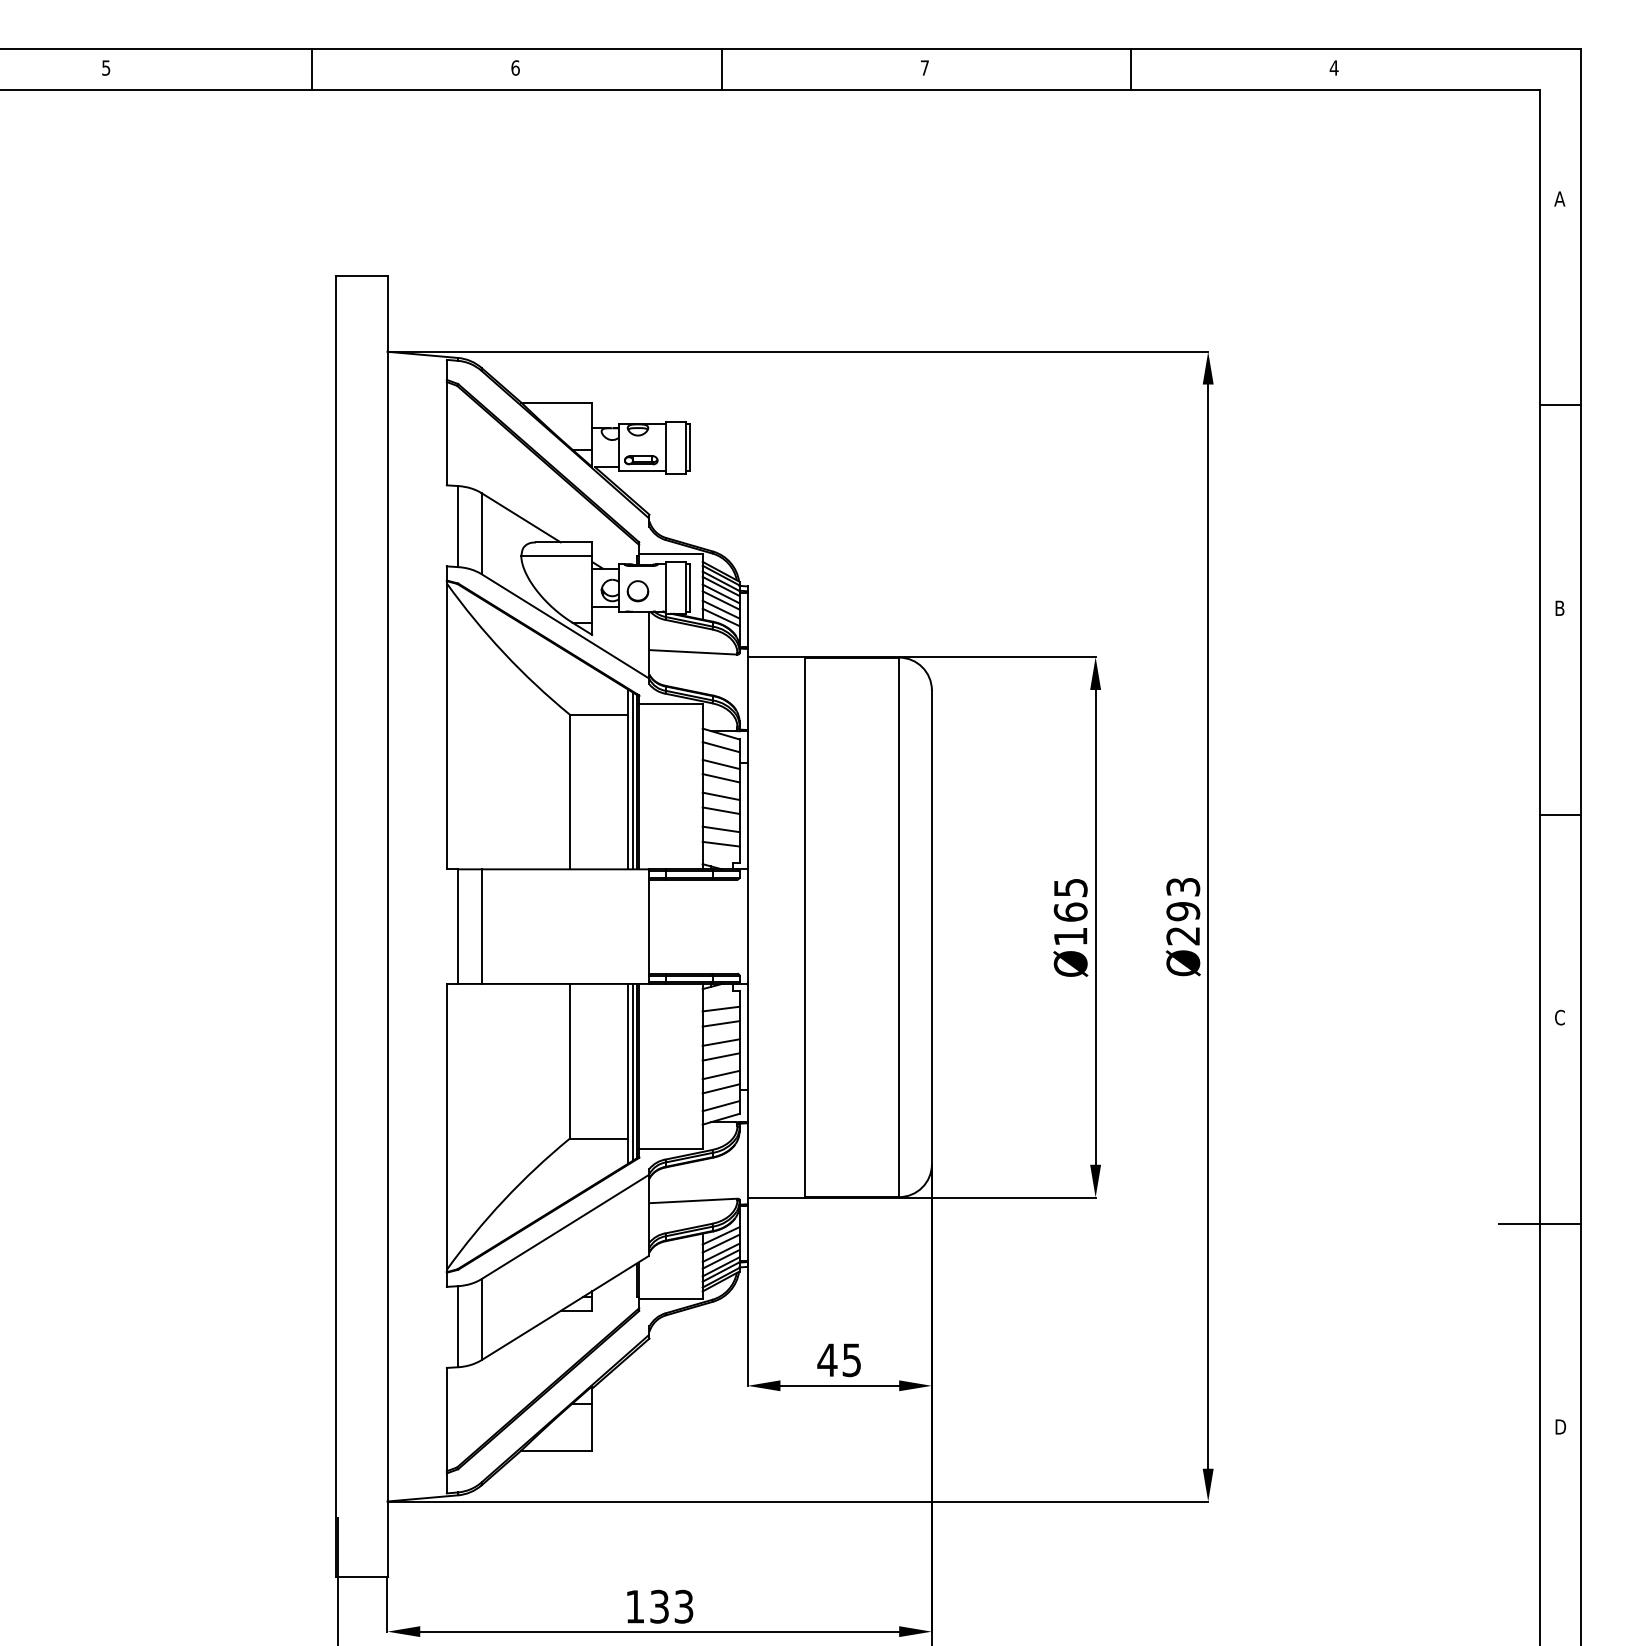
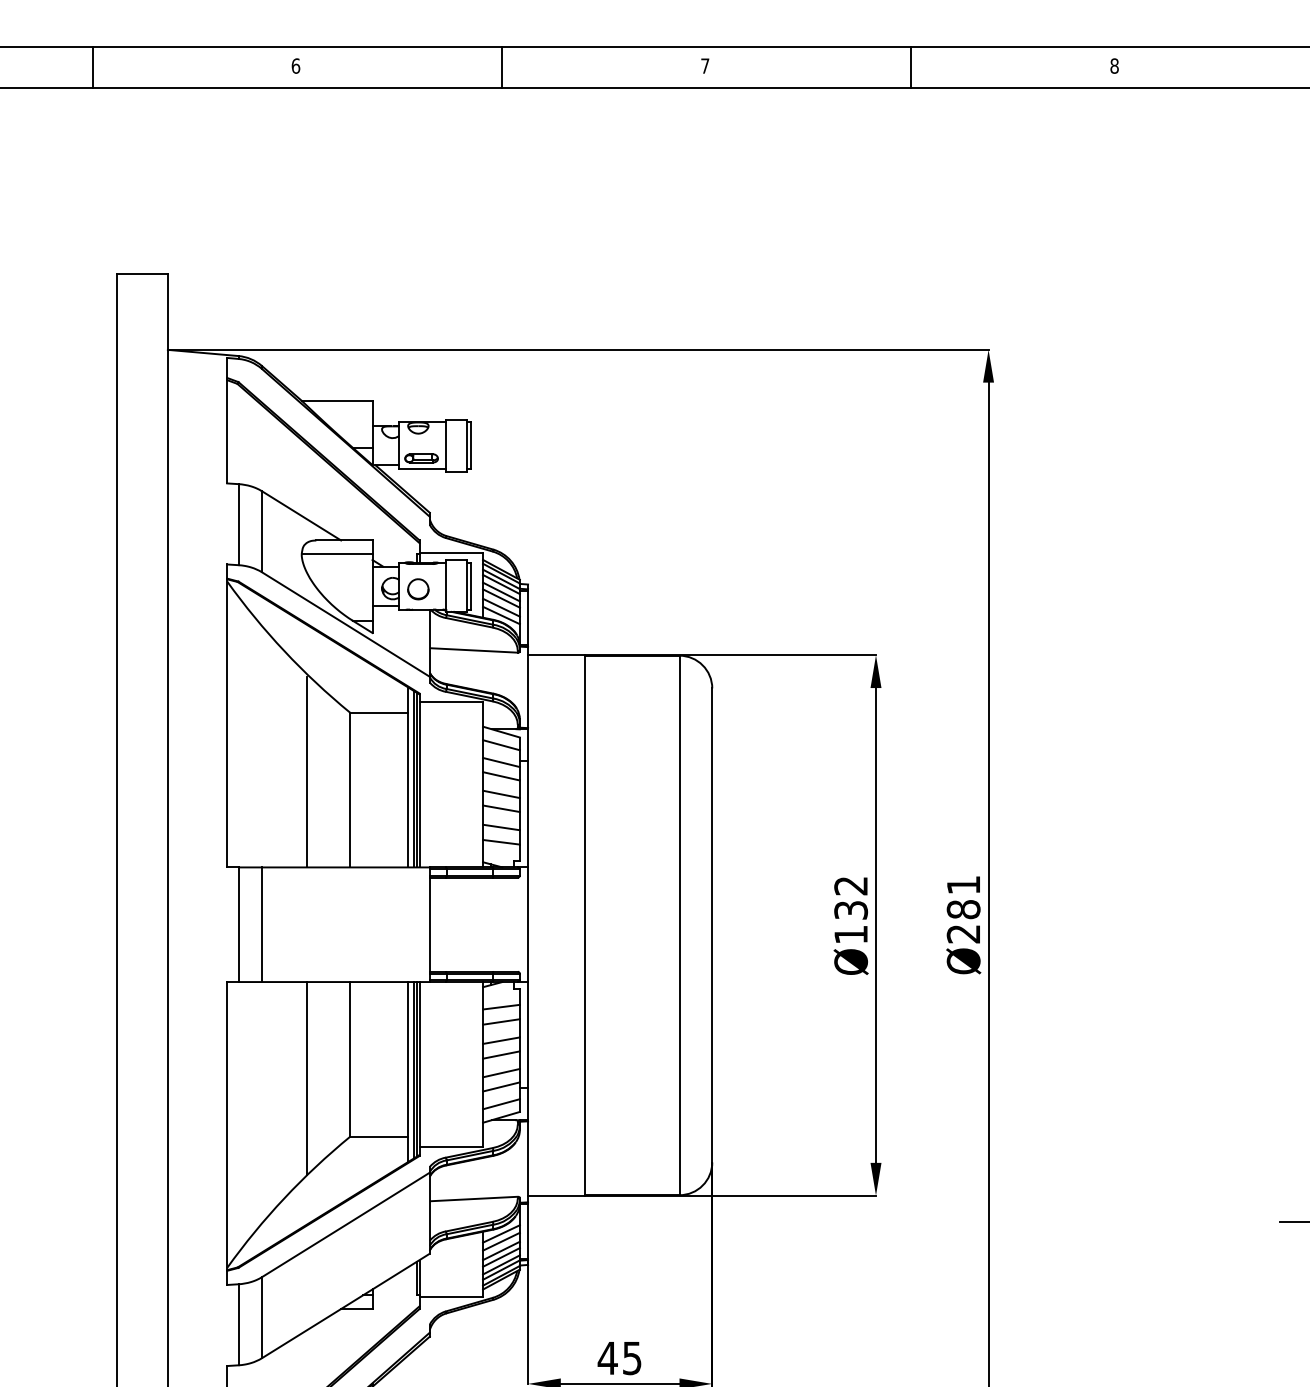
text: (1333, 67) -> (1113, 65), 4 -> 8
line: (526, 773) -> (306, 771), added
text: (1183, 899) -> (963, 897), Ø293 -> Ø281
text: (1070, 900) -> (850, 898), Ø165 -> Ø132
line: (526, 1079) -> (306, 1077), added

